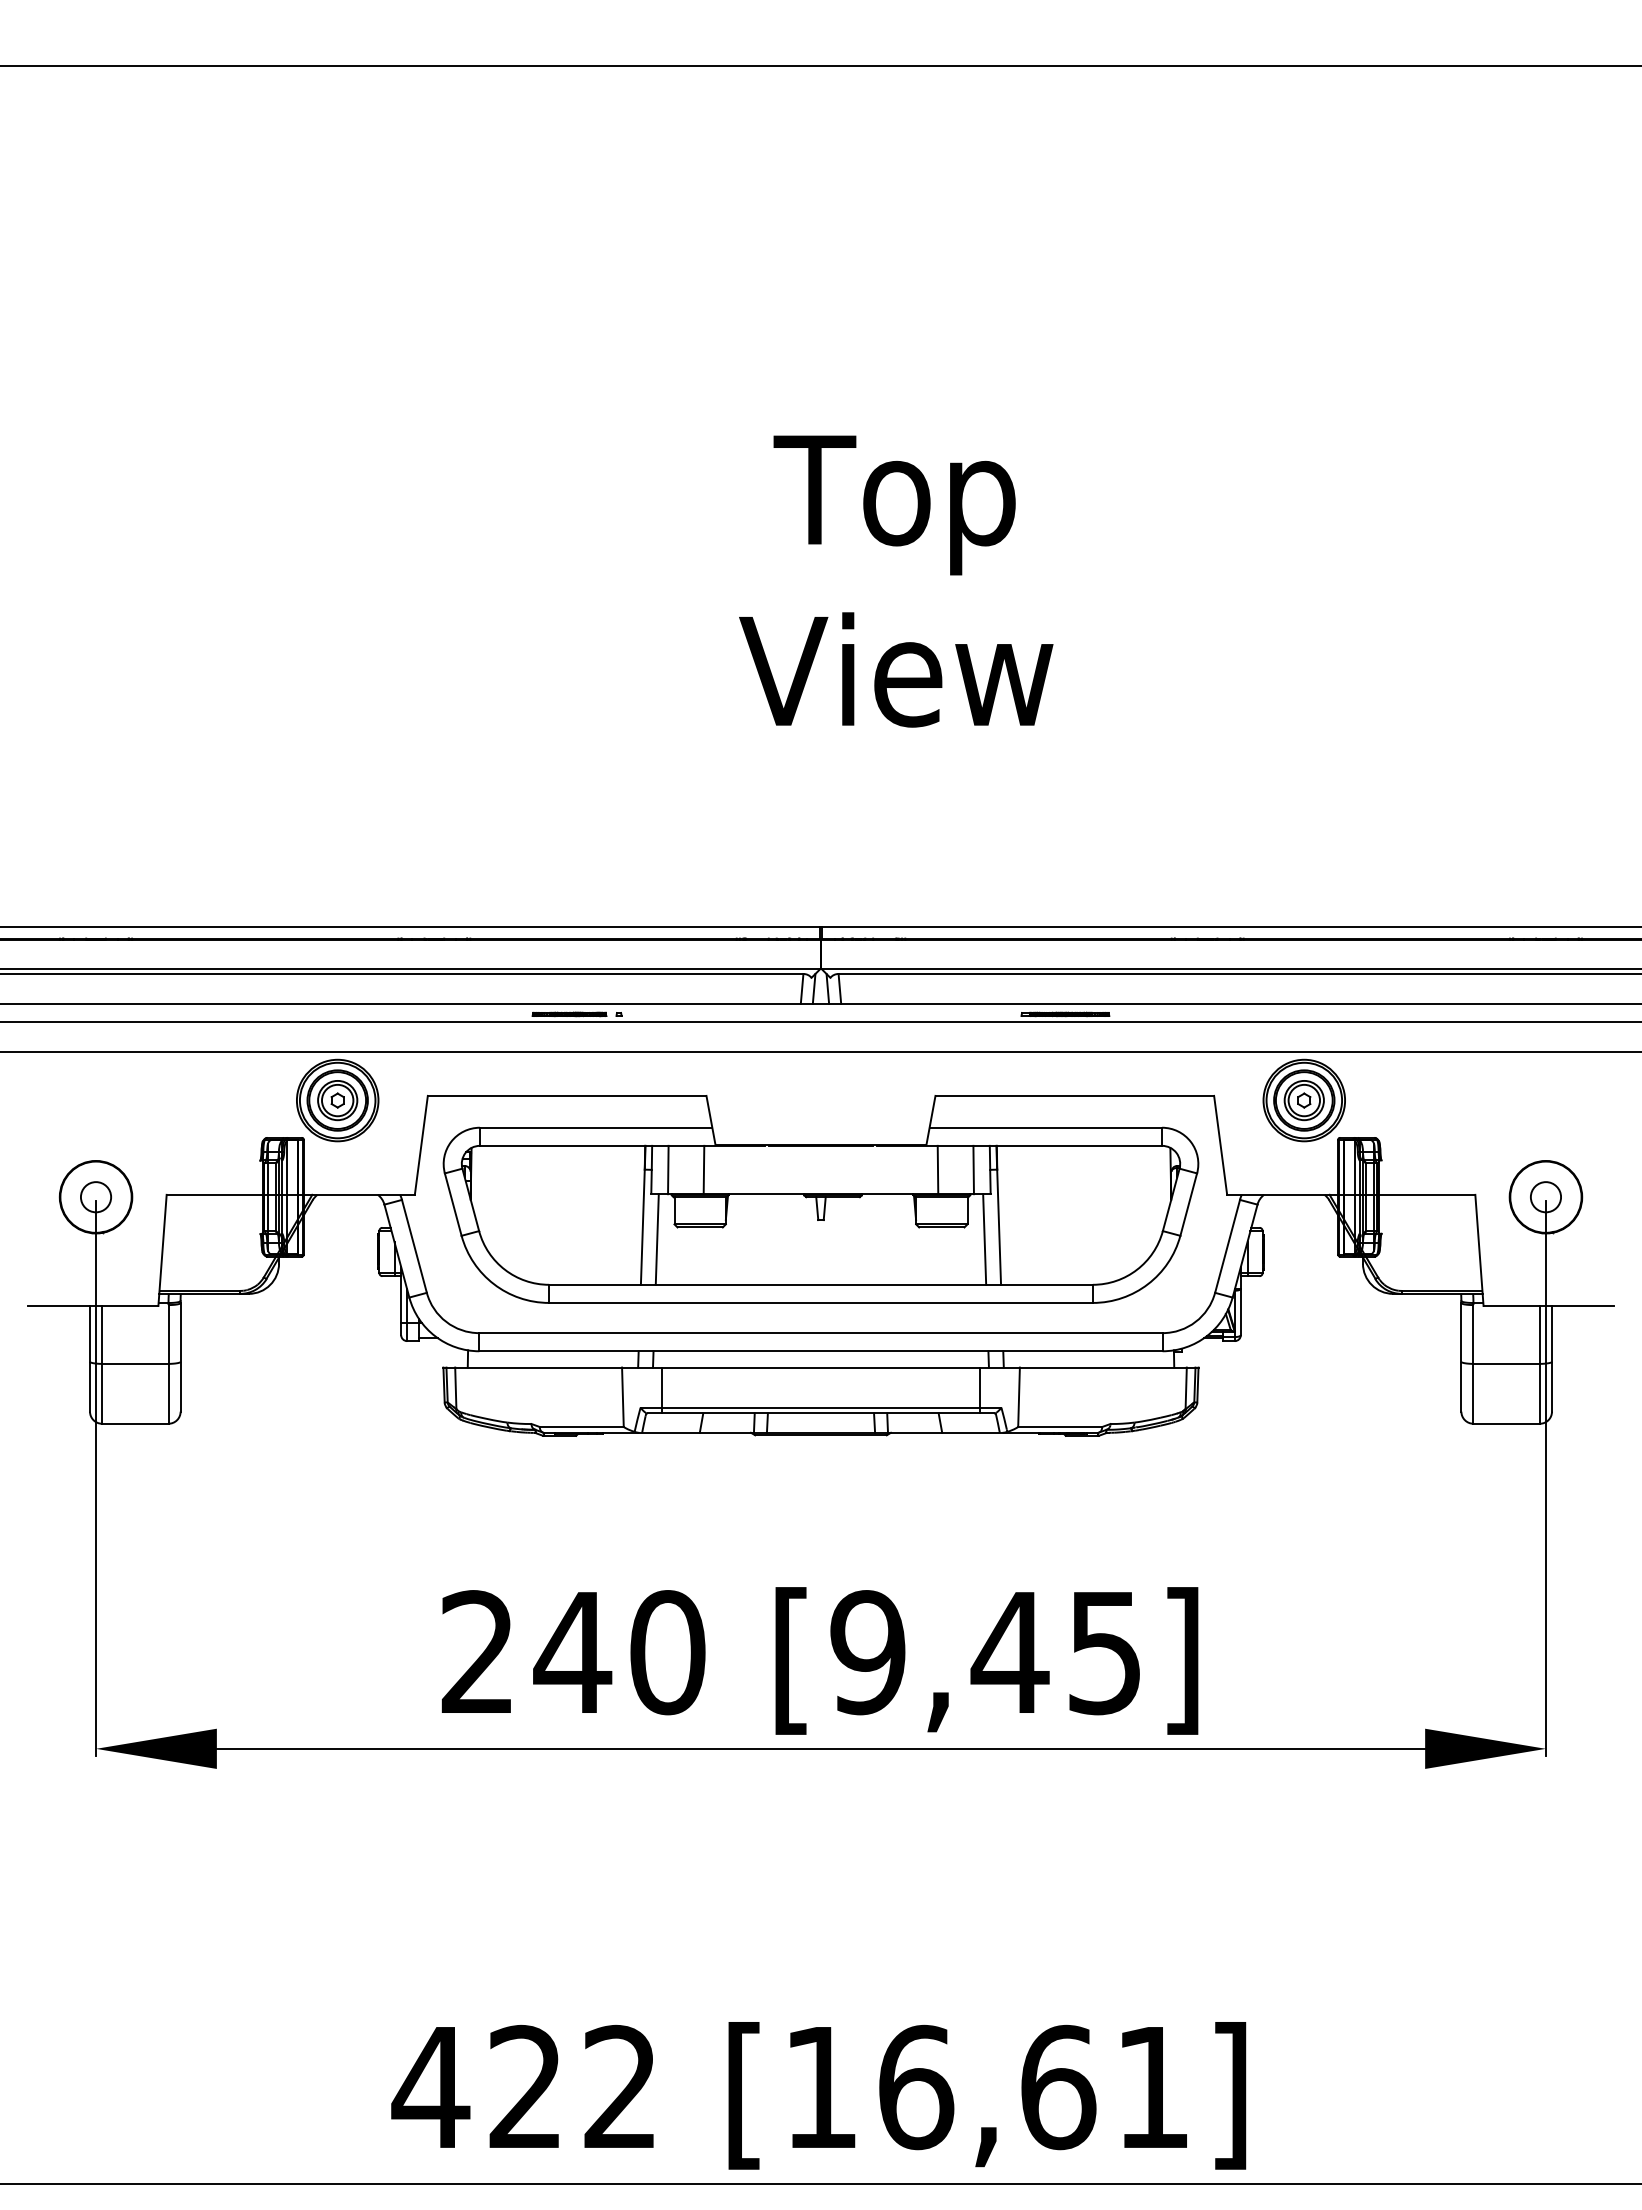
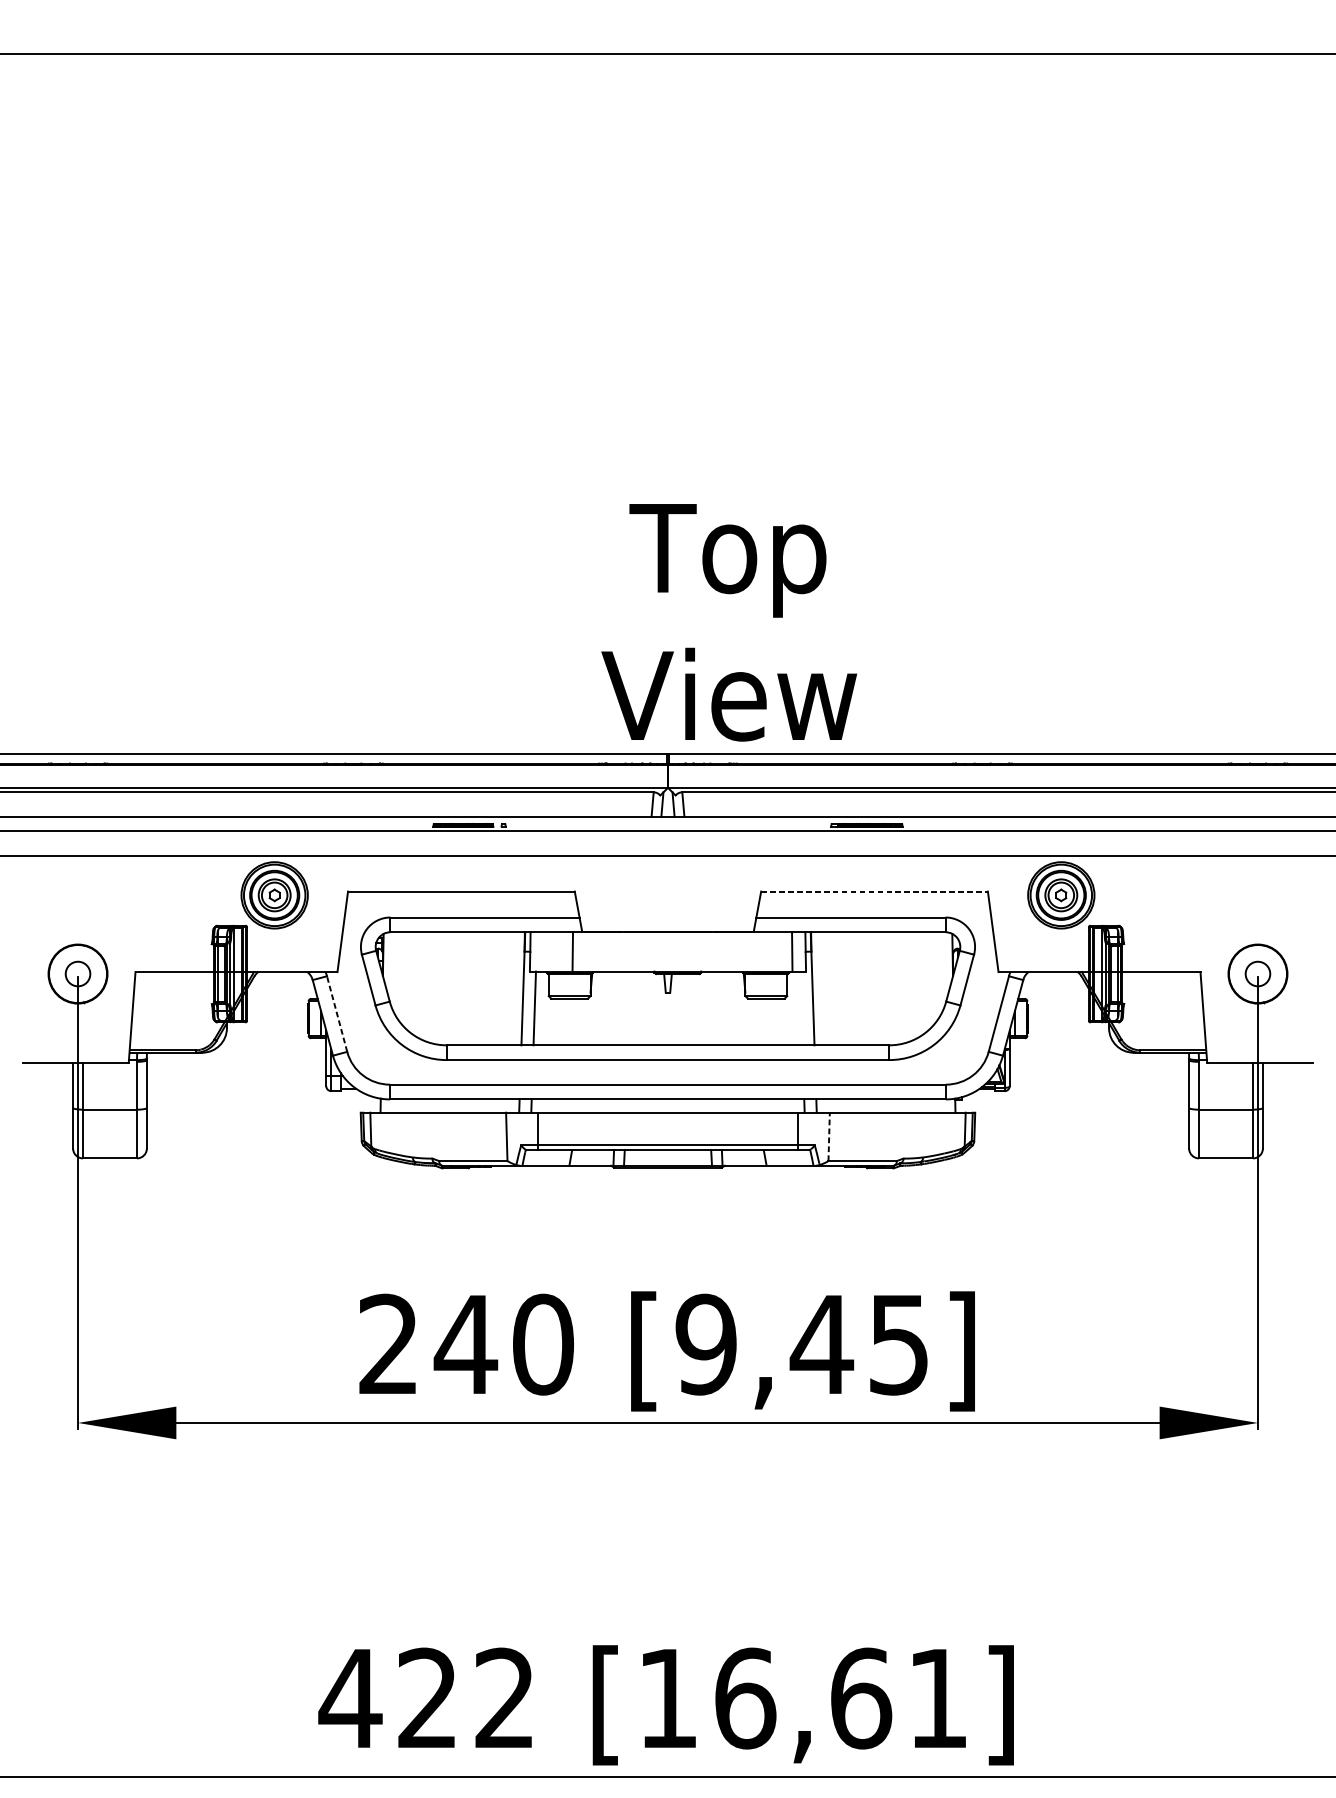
text: (896, 581) -> (729, 622), moved
line: (1075, 1095) -> (875, 891), solid -> dashed
line: (668, 1169) -> (543, 951), removed
line: (937, 1169) -> (762, 951), removed
line: (984, 1239) -> (801, 1008), removed
line: (414, 1245) -> (337, 1013), solid -> dashed
line: (1019, 1397) -> (829, 1137), solid -> dashed

